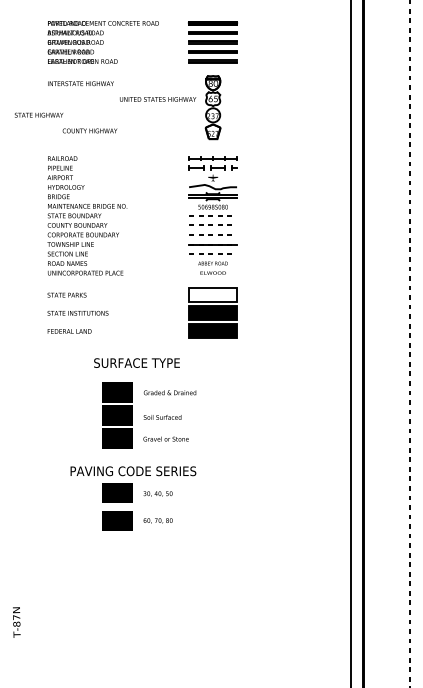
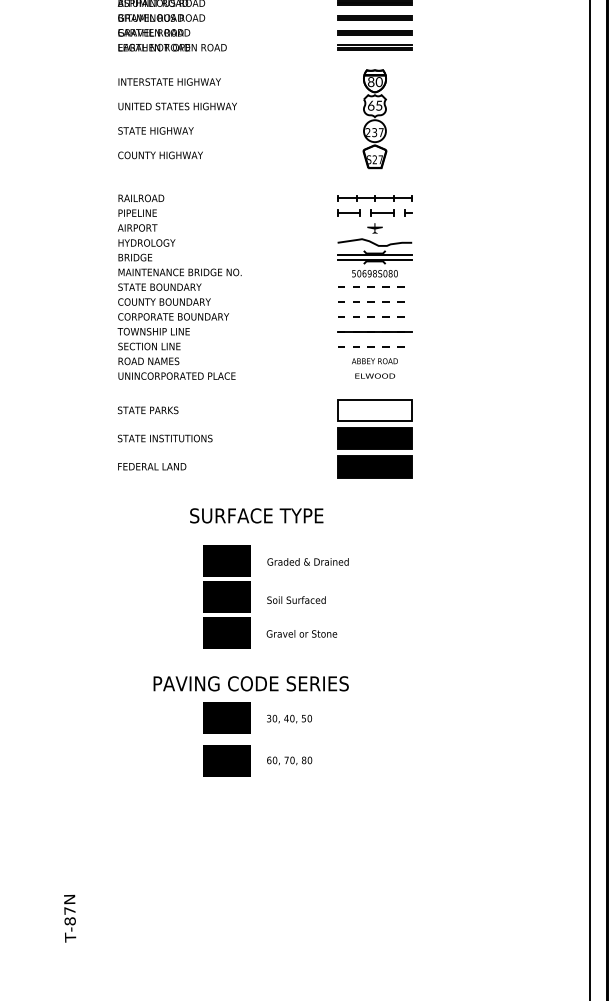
text: (158, 99) -> (178, 106), moved
text: (38, 114) -> (155, 129), moved
text: (89, 130) -> (159, 154), moved

